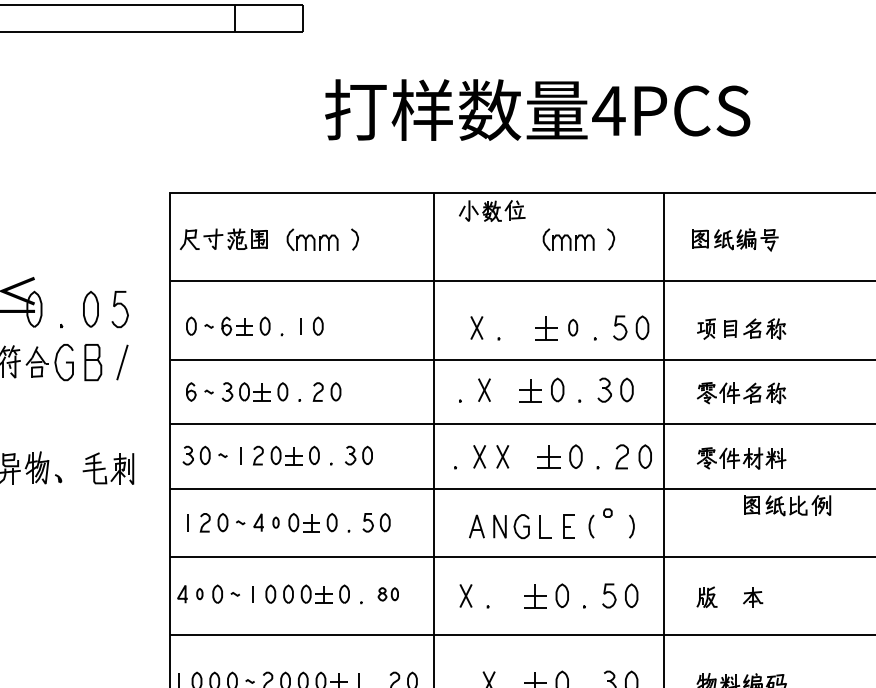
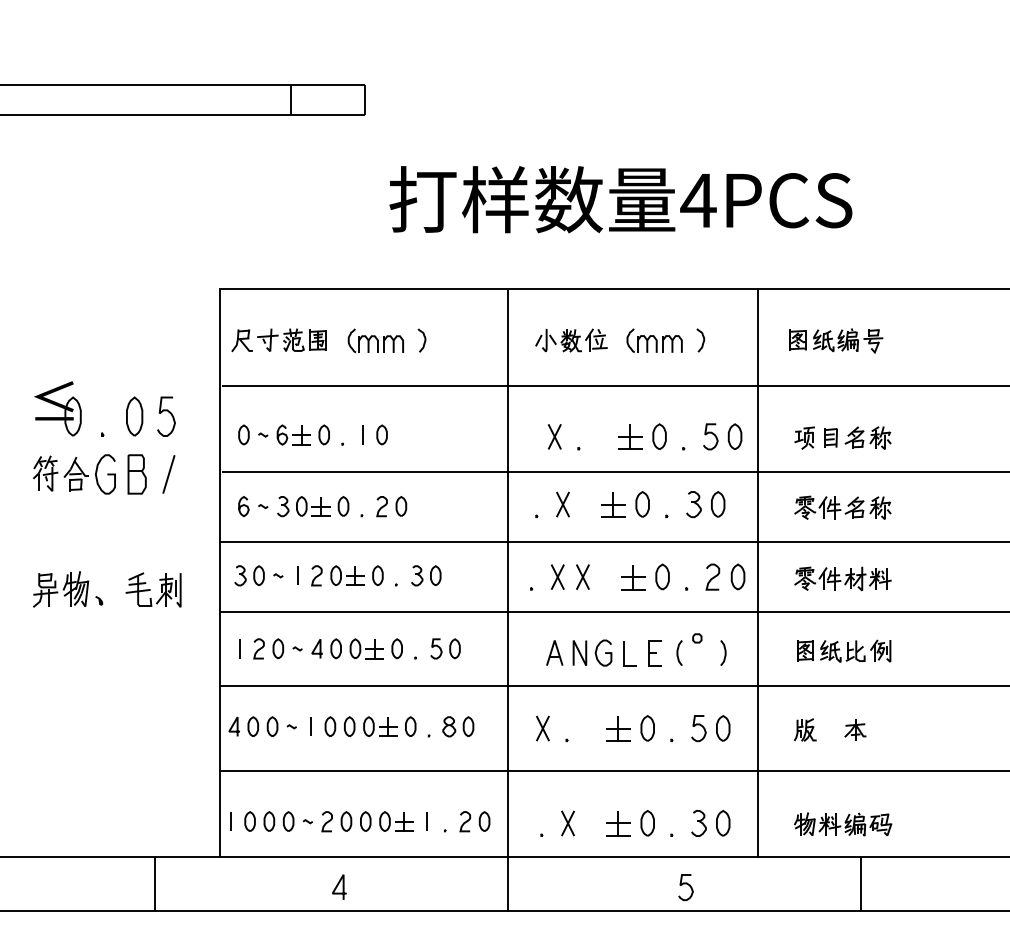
part: (492, 211) -> (571, 340), moved
part: (573, 327) -> (659, 436), size x1.43
part: (788, 504) -> (844, 650), moved
part: (275, 522) -> (335, 648), size x1.67
part: (199, 594) -> (252, 726), size x1.67
part: (388, 594) -> (458, 726), size x1.43

